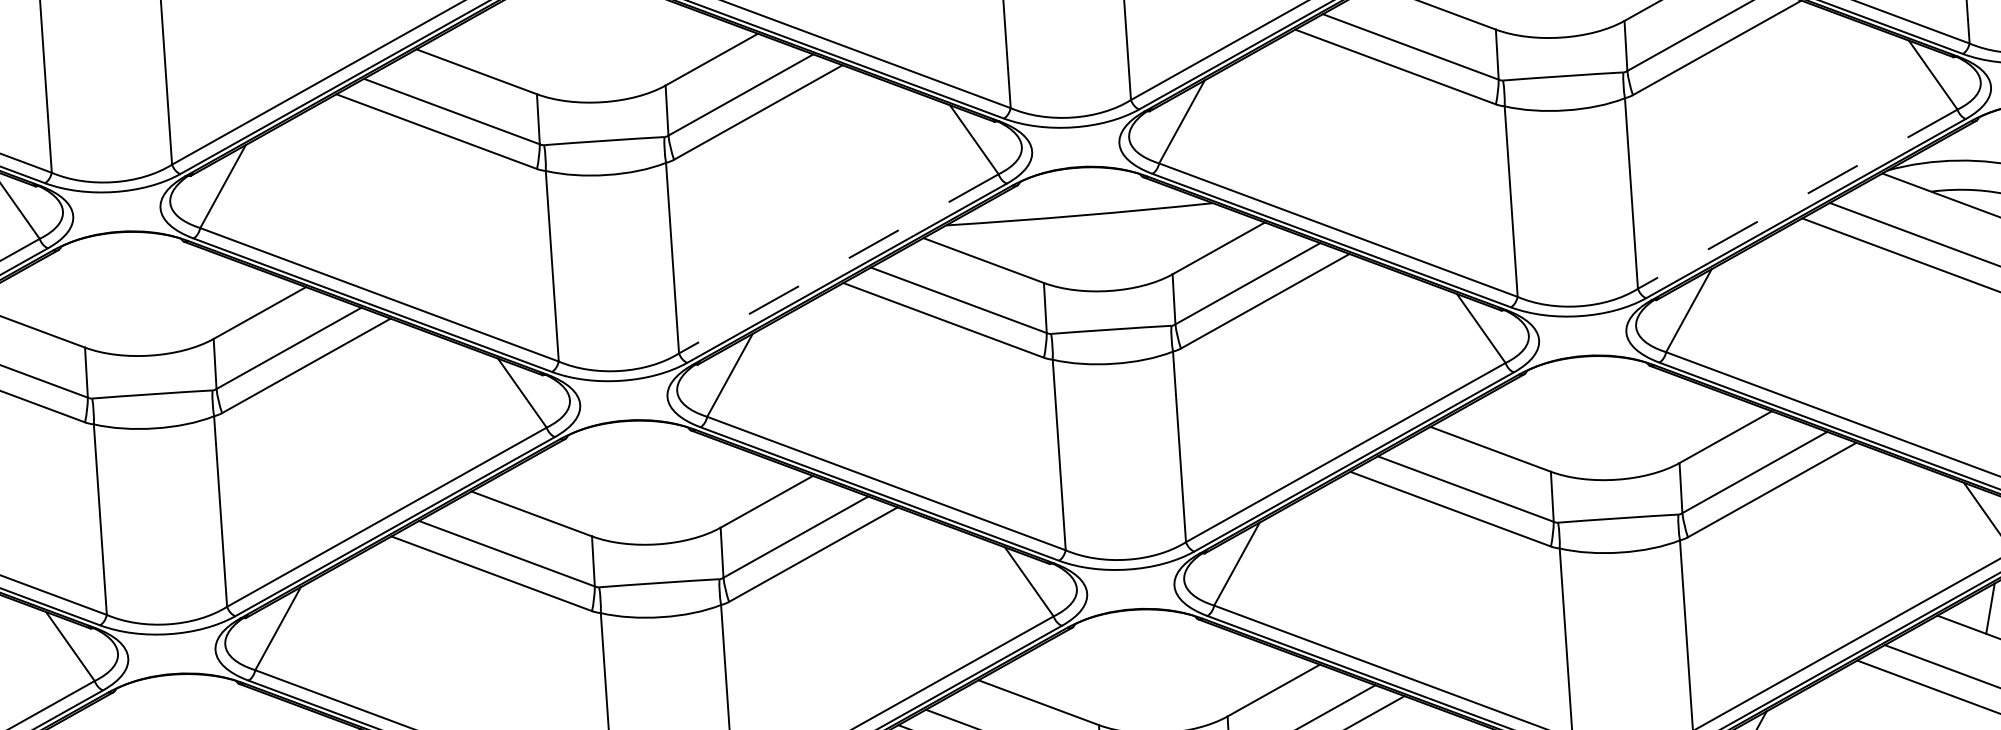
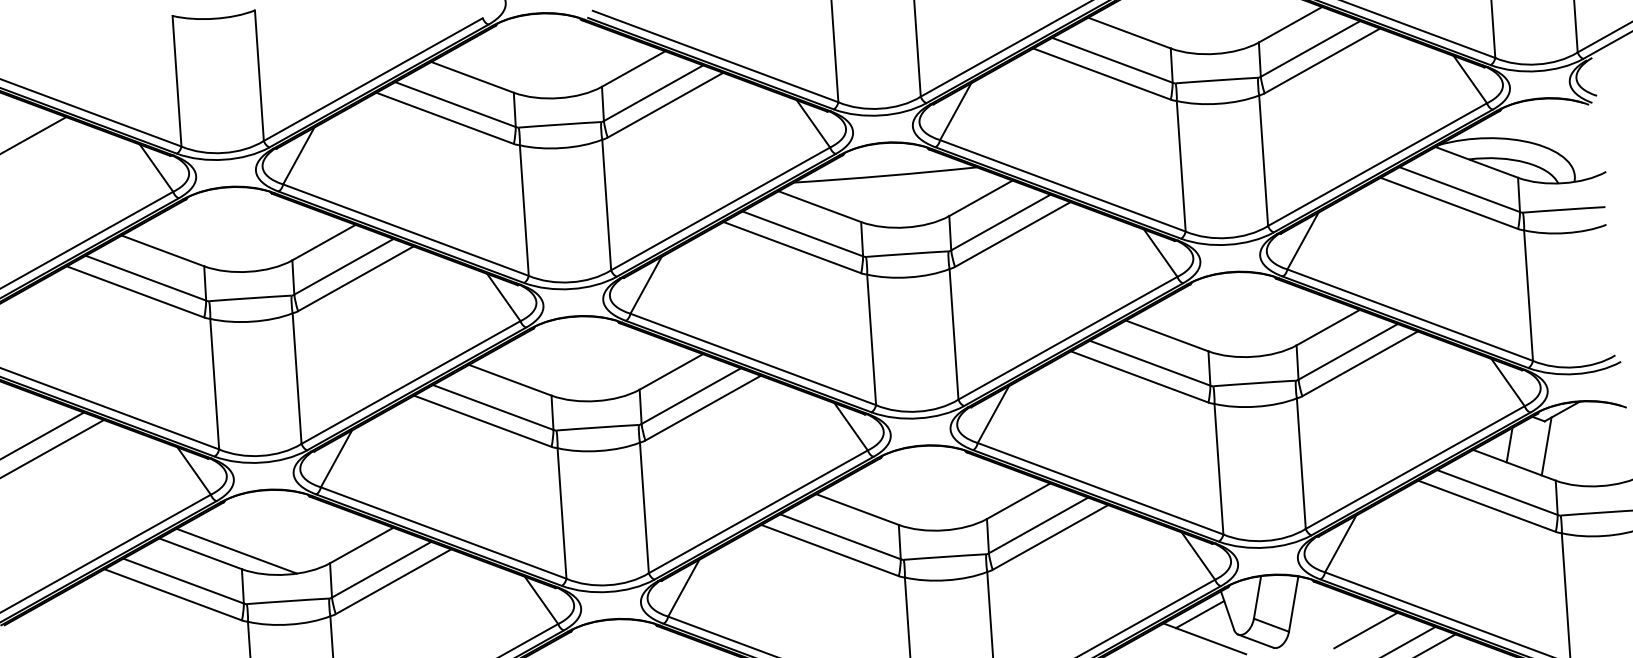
line: (1797, 199) -> (1377, 164), dashed -> solid
line: (838, 264) -> (720, 209), dashed -> solid

